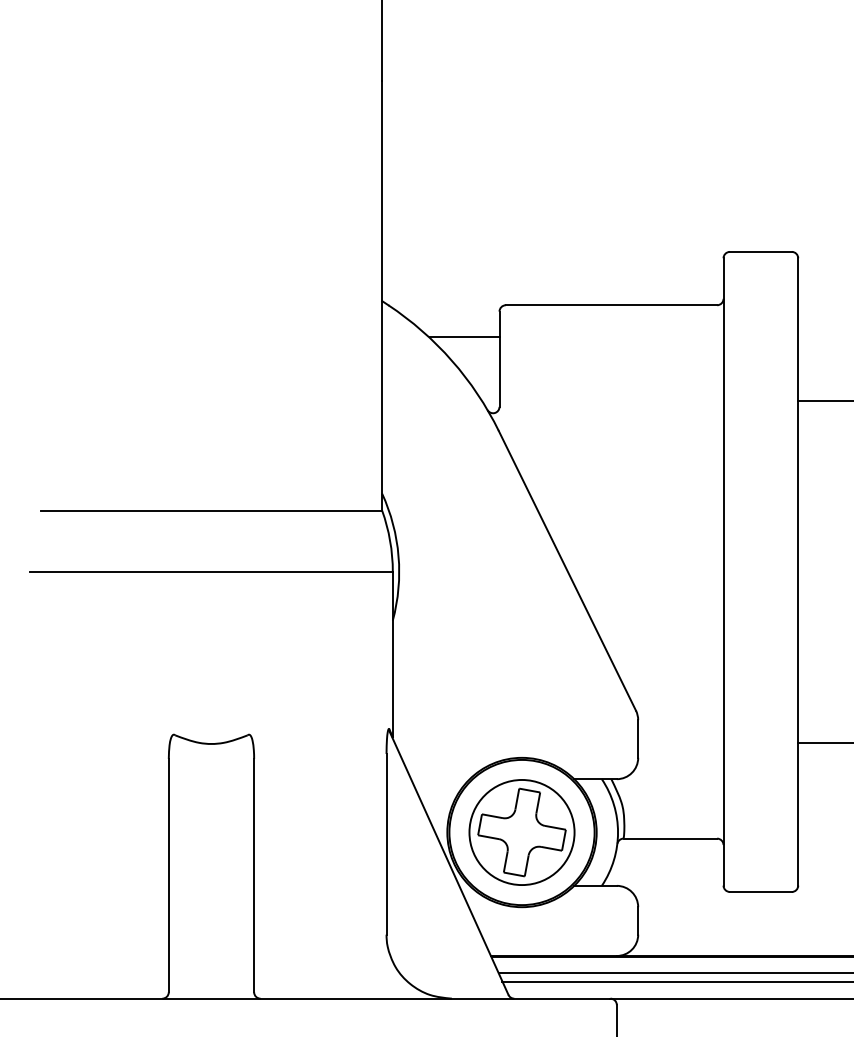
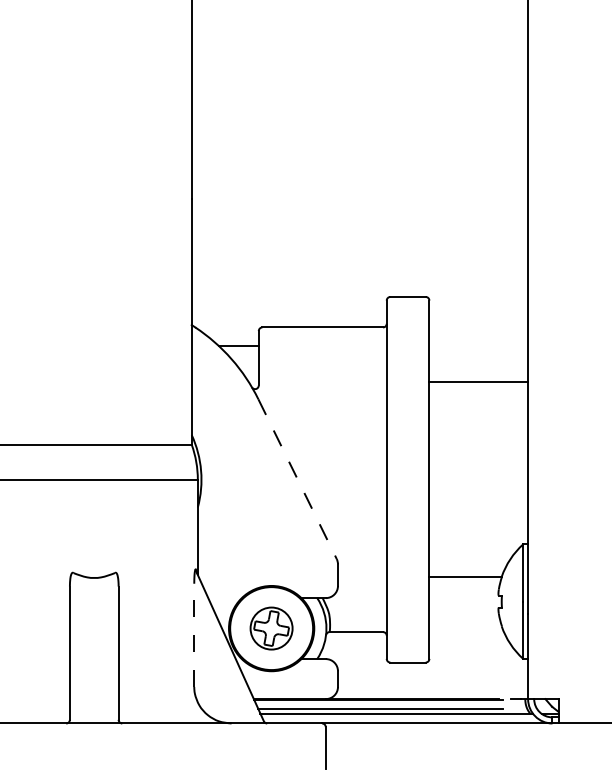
line: (567, 571) -> (297, 479), solid -> dashed
part: (521, 832) -> (271, 628), size x0.7
line: (386, 844) -> (194, 635), solid -> dashed

